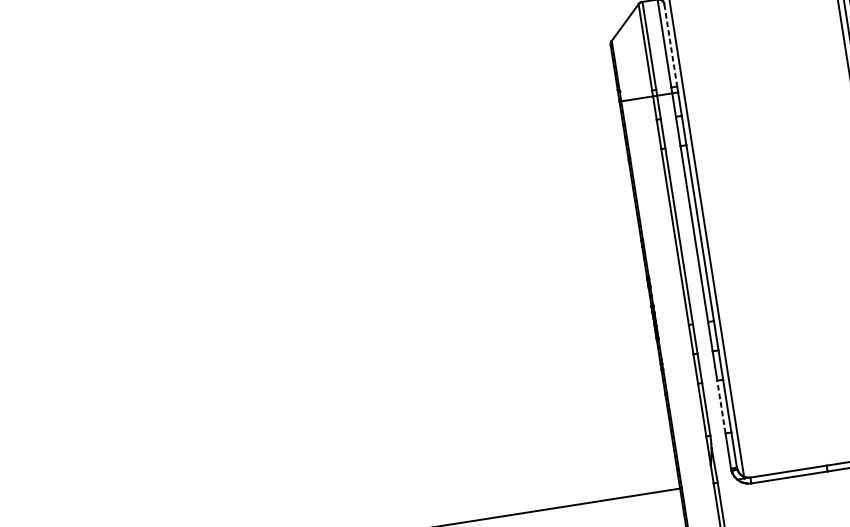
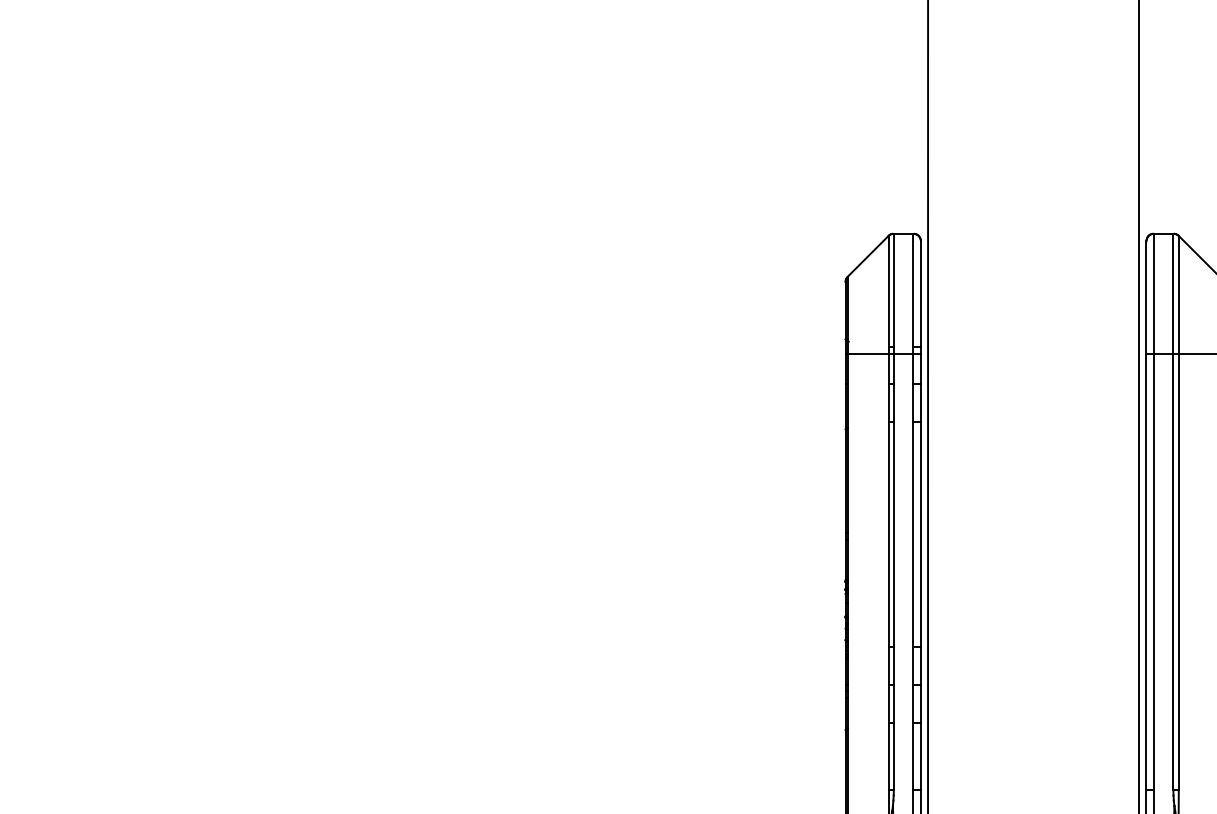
line: (670, 45) -> (920, 293), dashed -> solid
line: (721, 406) -> (913, 756), dashed -> solid

